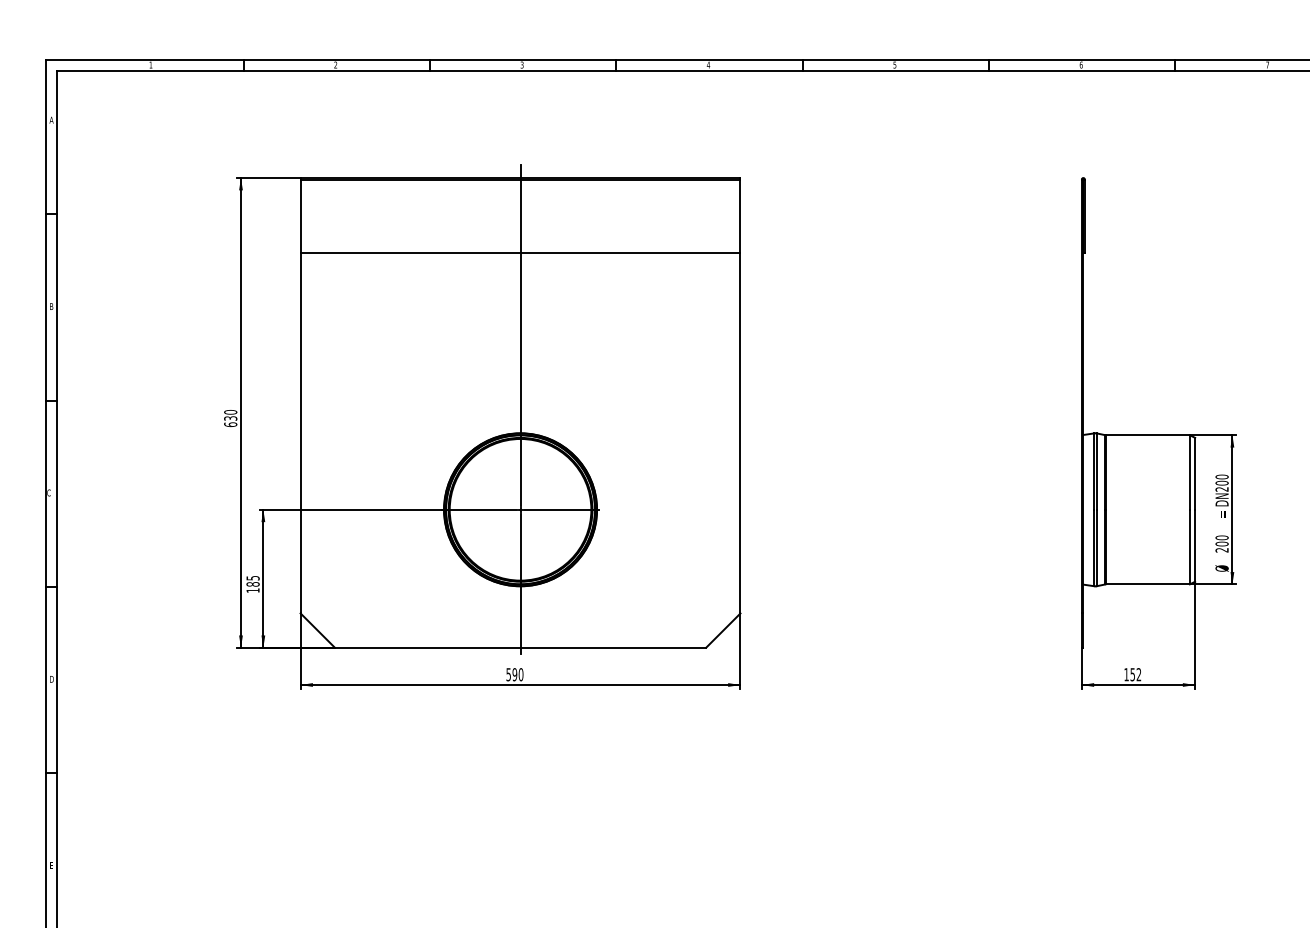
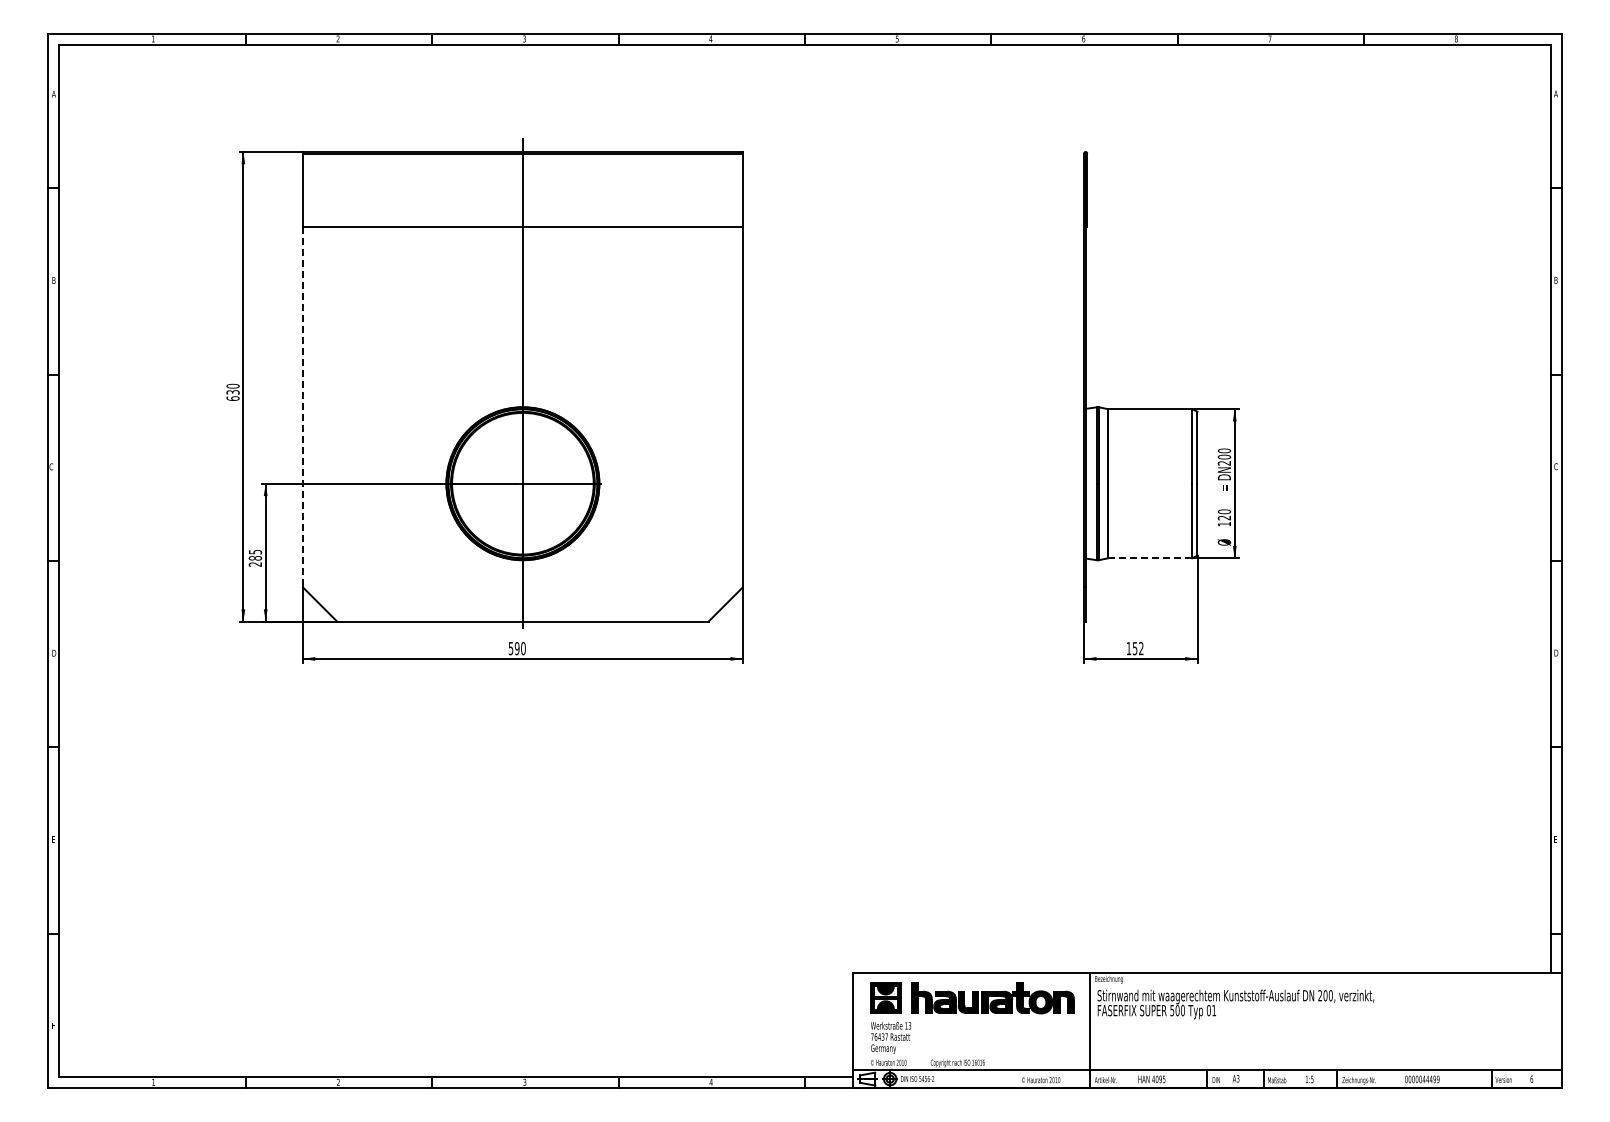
line: (300, 433) -> (302, 407), solid -> dashed
text: (1222, 546) -> (1224, 520), 200 -> 120
line: (1148, 584) -> (1150, 558), solid -> dashed
text: (252, 590) -> (254, 564), 185 -> 285

